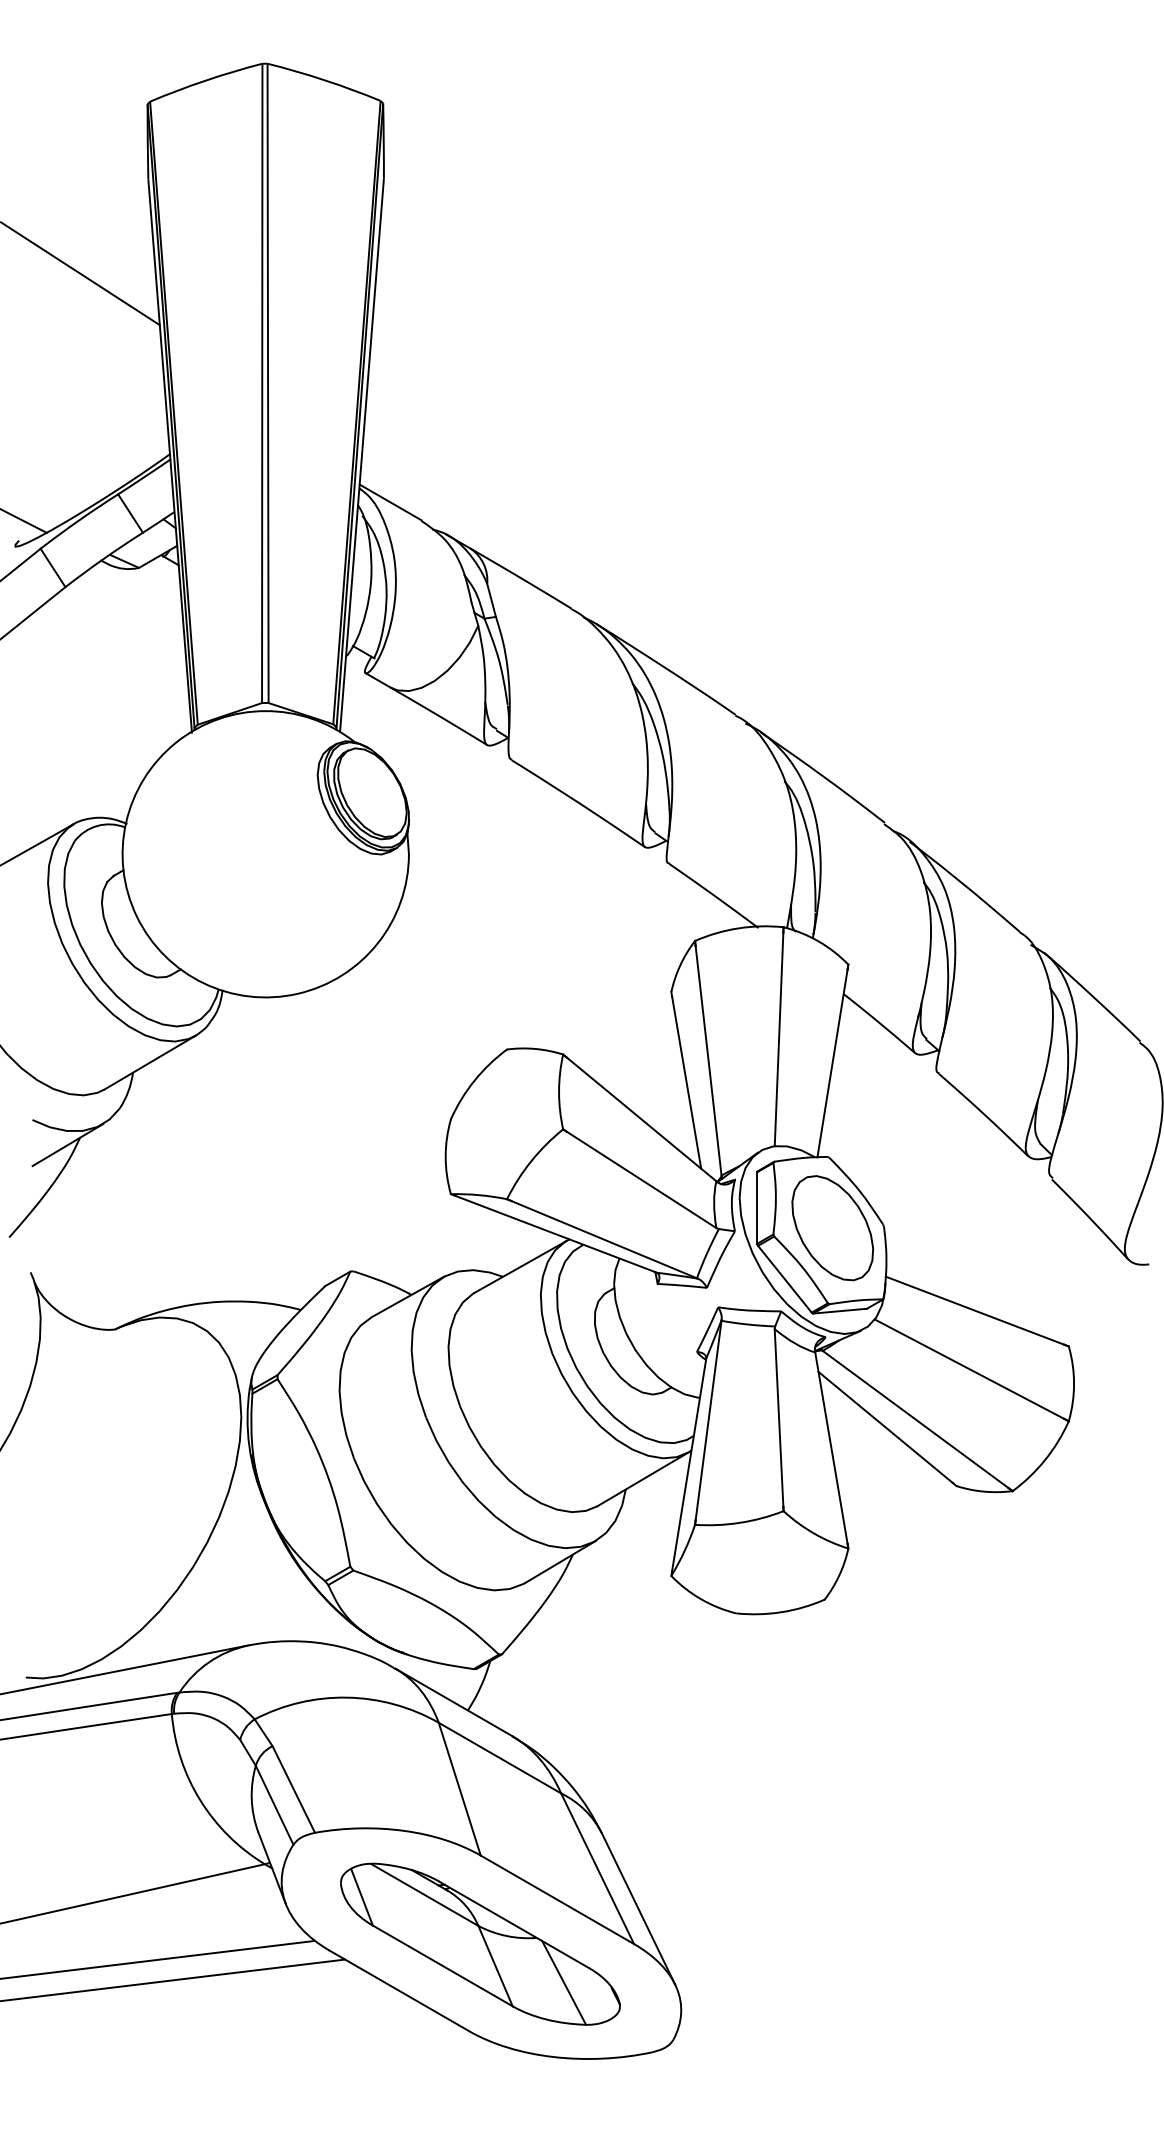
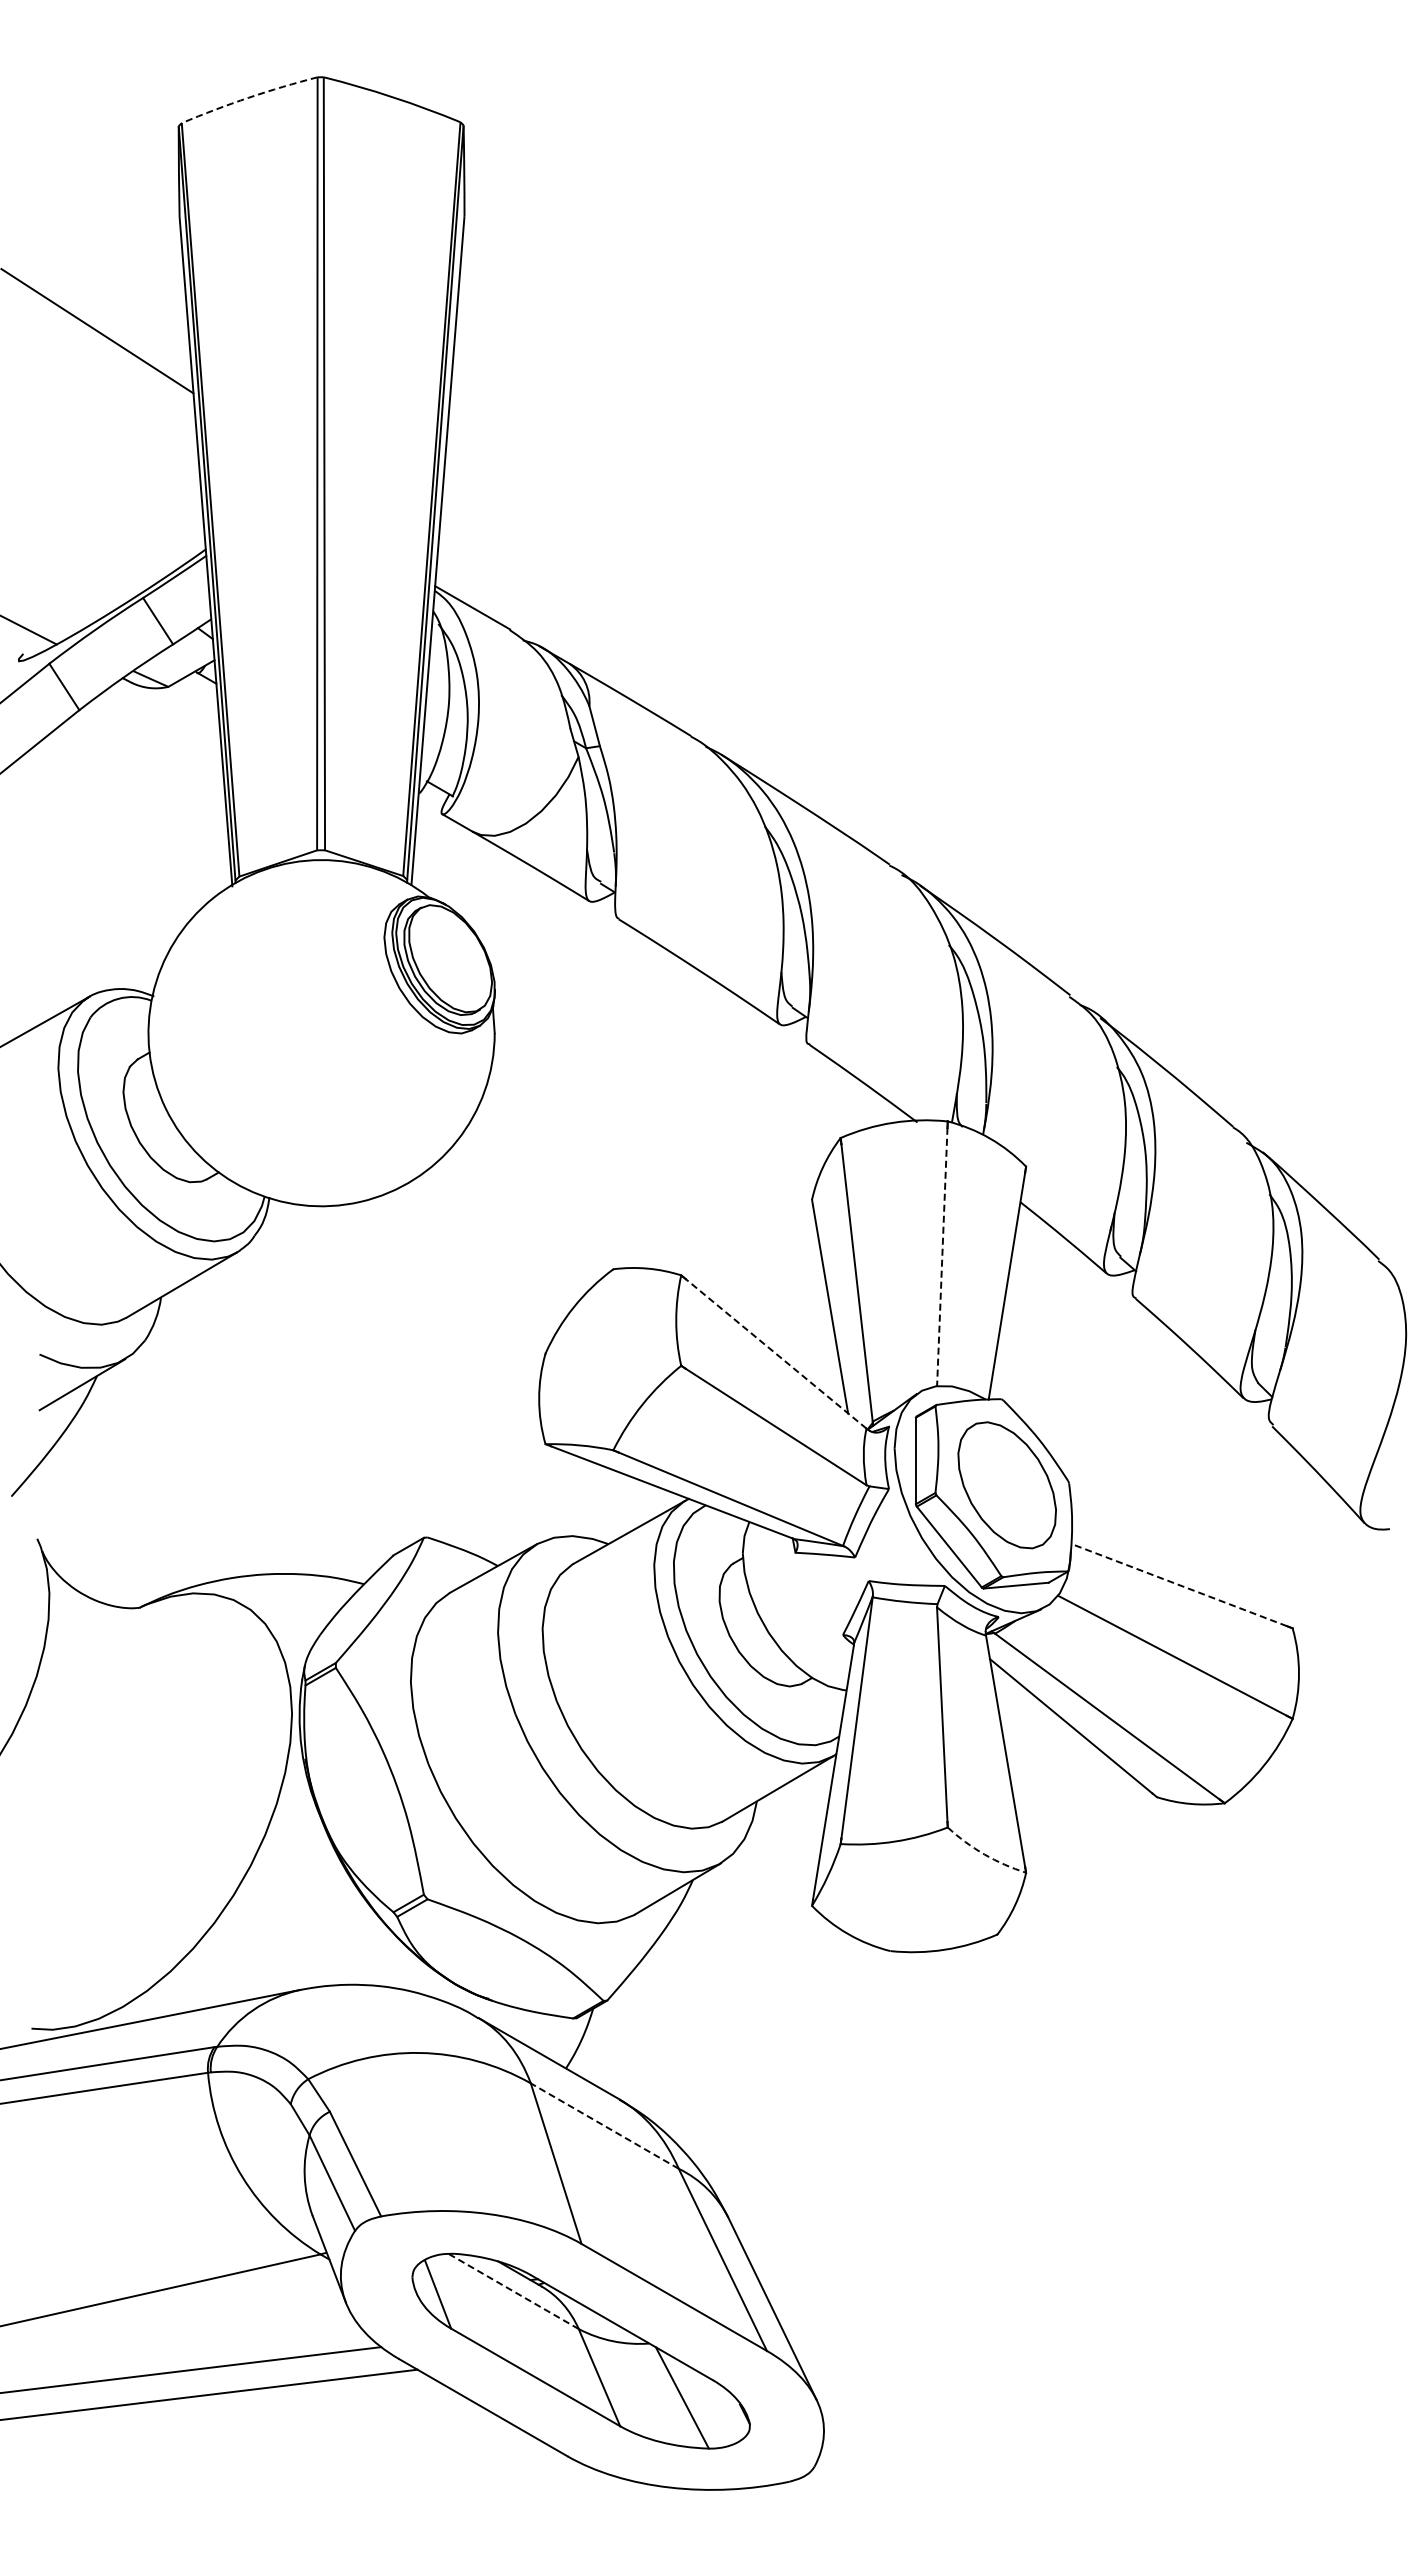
arc: (205, 80) -> (248, 97), solid -> dashed
line: (779, 1039) -> (942, 1257), solid -> dashed
line: (641, 1119) -> (775, 1353), solid -> dashed
line: (974, 1310) -> (1178, 1584), solid -> dashed
arc: (813, 1533) -> (984, 1854), solid -> dashed
line: (499, 1757) -> (604, 2125), solid -> dashed
line: (424, 1894) -> (513, 2291), solid -> dashed

